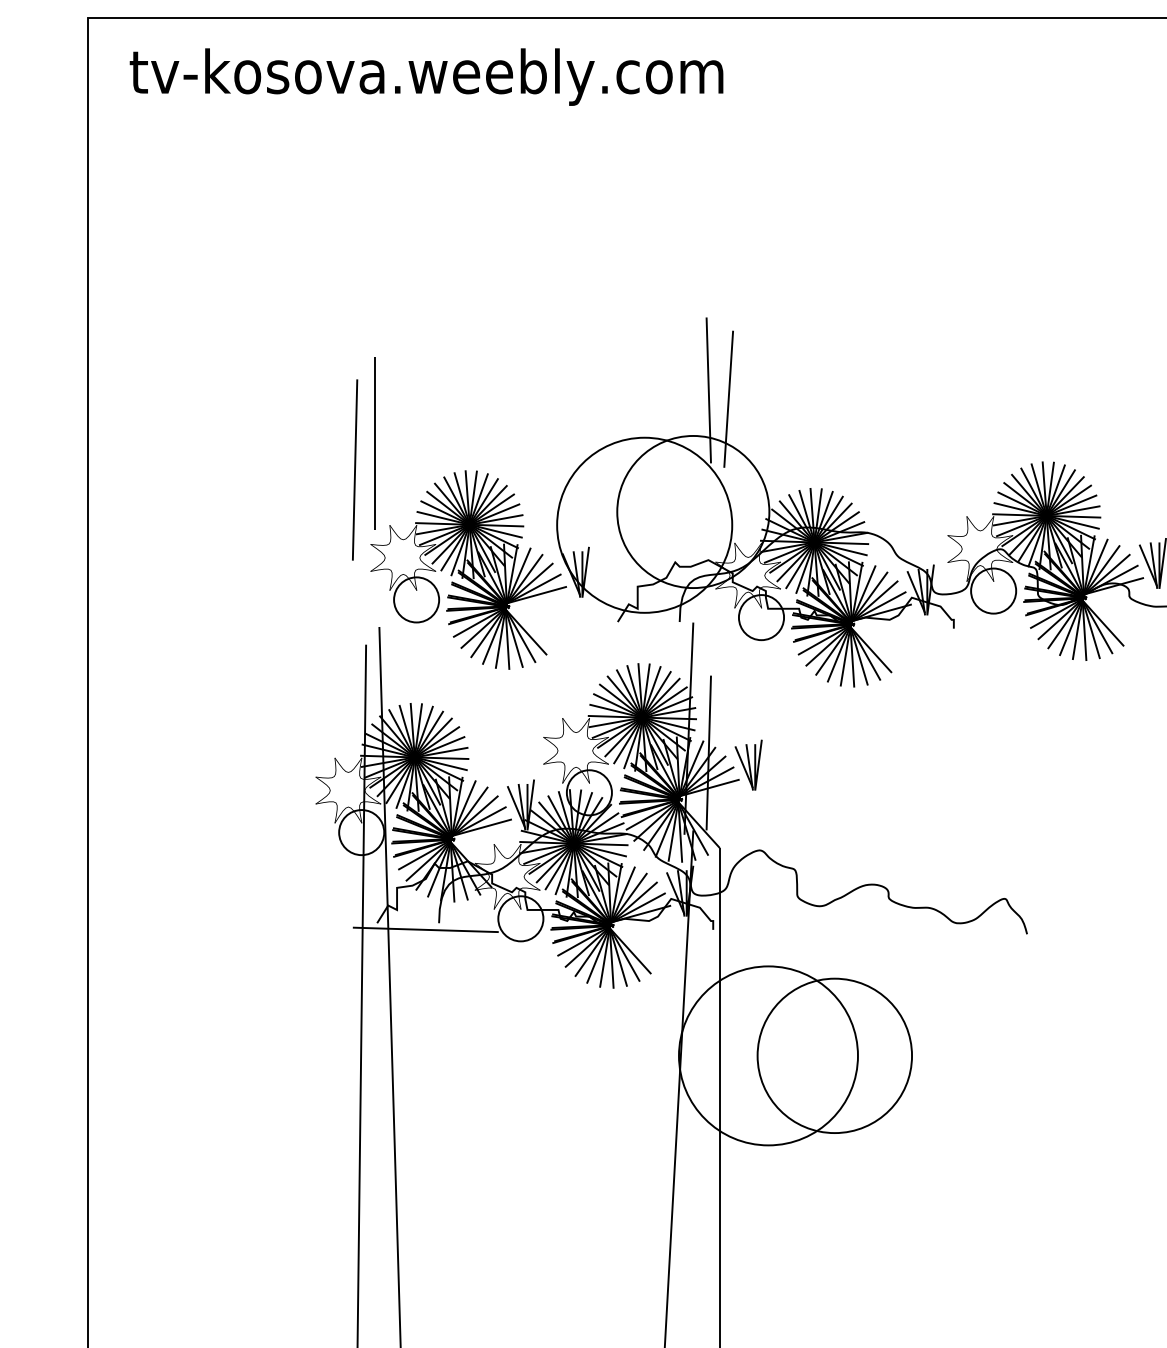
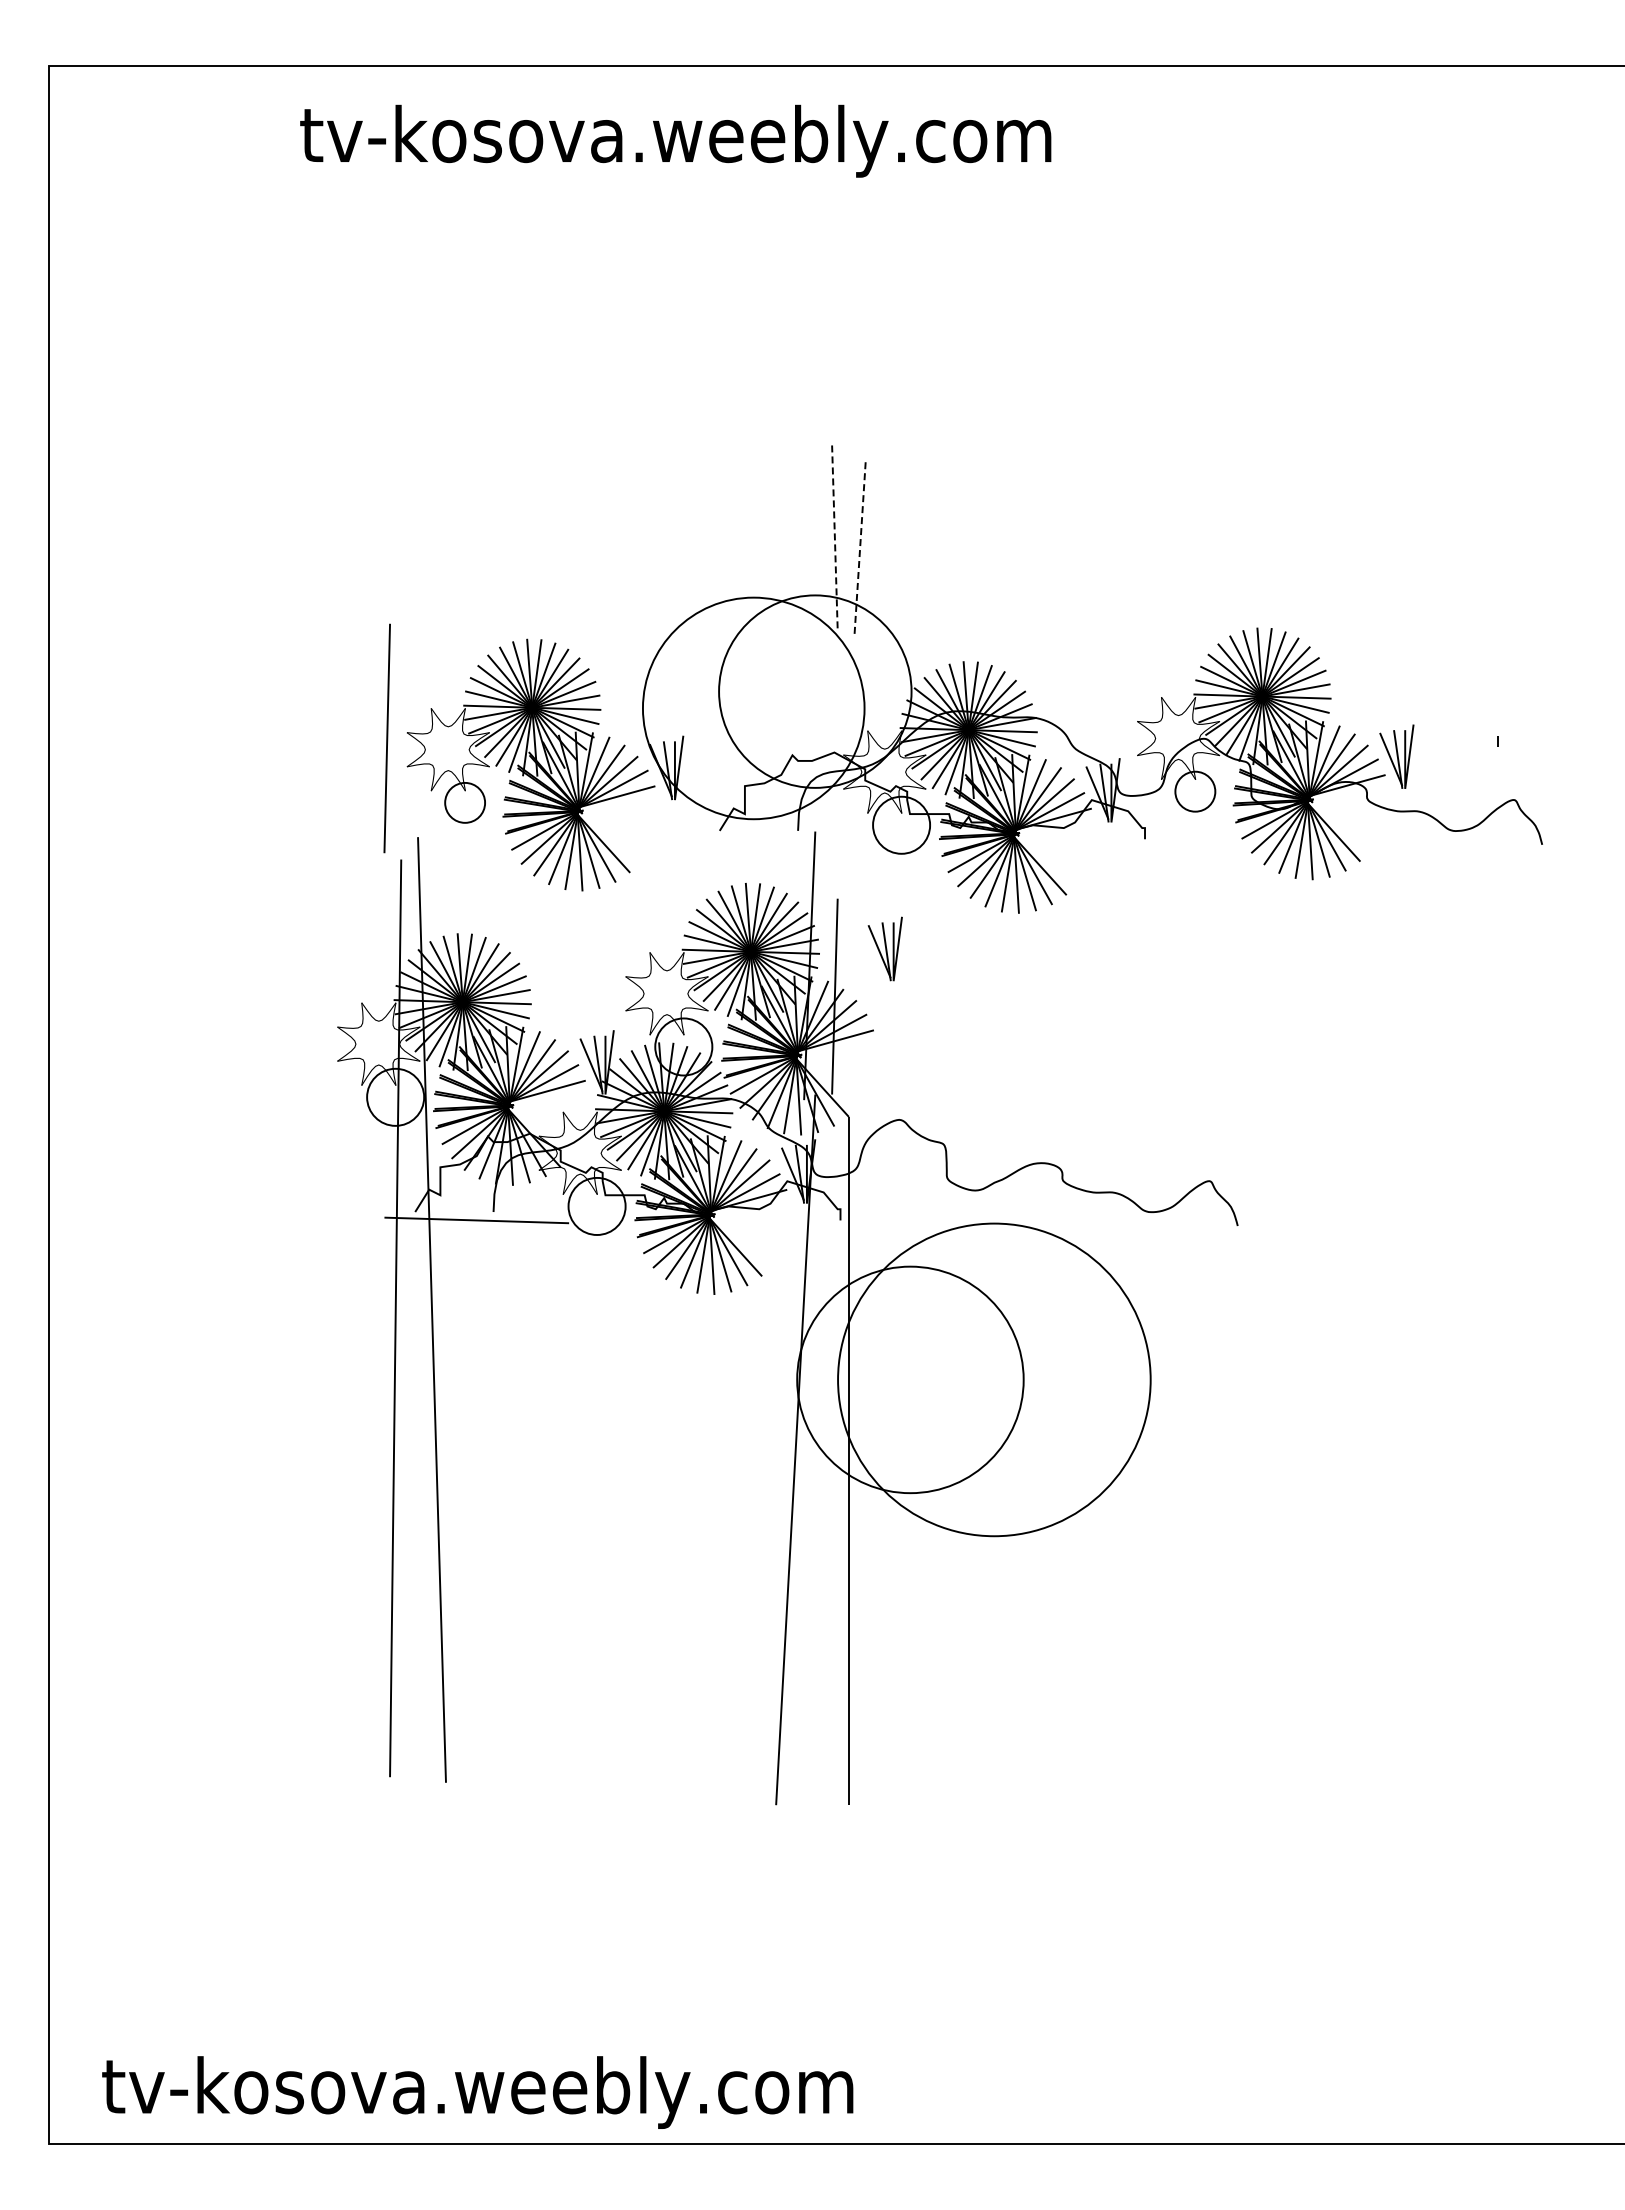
text: (426, 76) -> (675, 140), moved
line: (708, 391) -> (834, 538), solid -> dashed
line: (729, 398) -> (860, 548), solid -> dashed
line: (374, 443) -> (411, 604), removed
line: (354, 470) -> (386, 738), moved
circle: (992, 590) -> (1194, 791), size x0.7
circle: (416, 599) -> (464, 802), size x0.7
part: (747, 764) -> (884, 948), moved
circle: (834, 1055) -> (994, 1379), size x1.6

